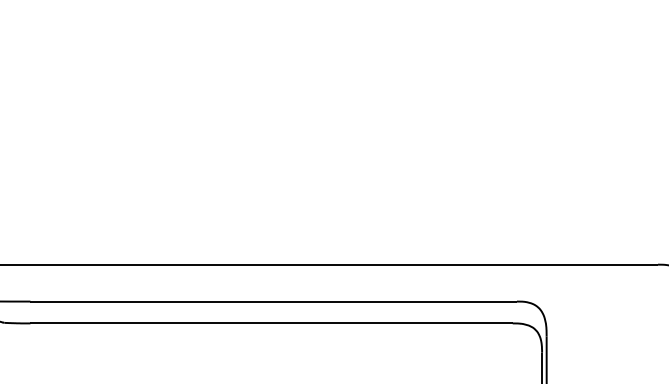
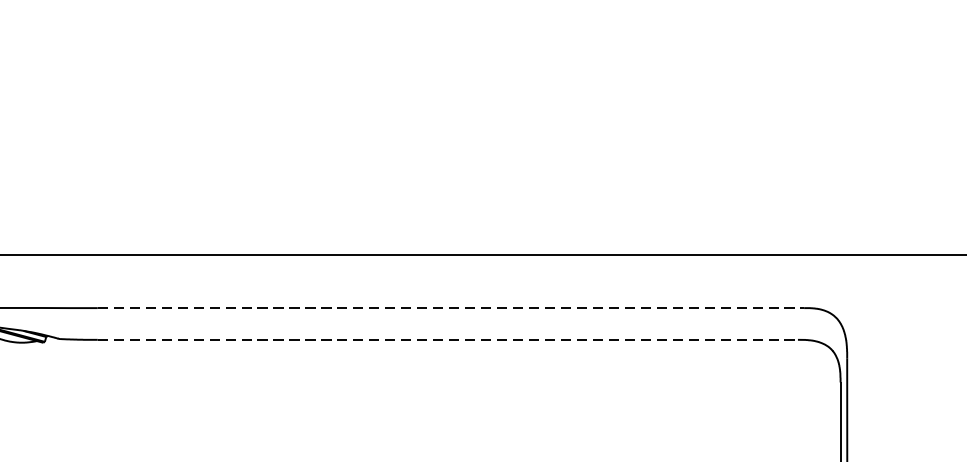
line: (274, 301) -> (452, 308), solid -> dashed
line: (272, 323) -> (449, 339), solid -> dashed

